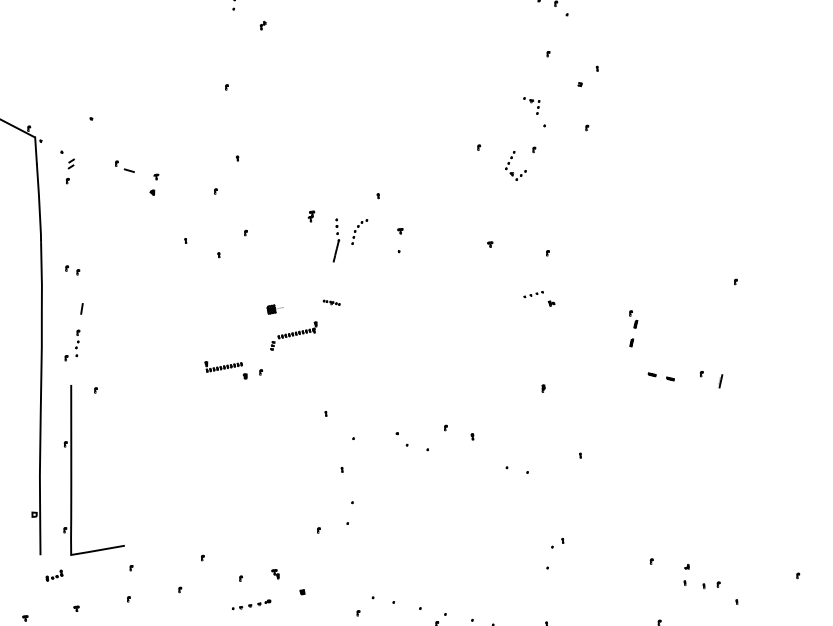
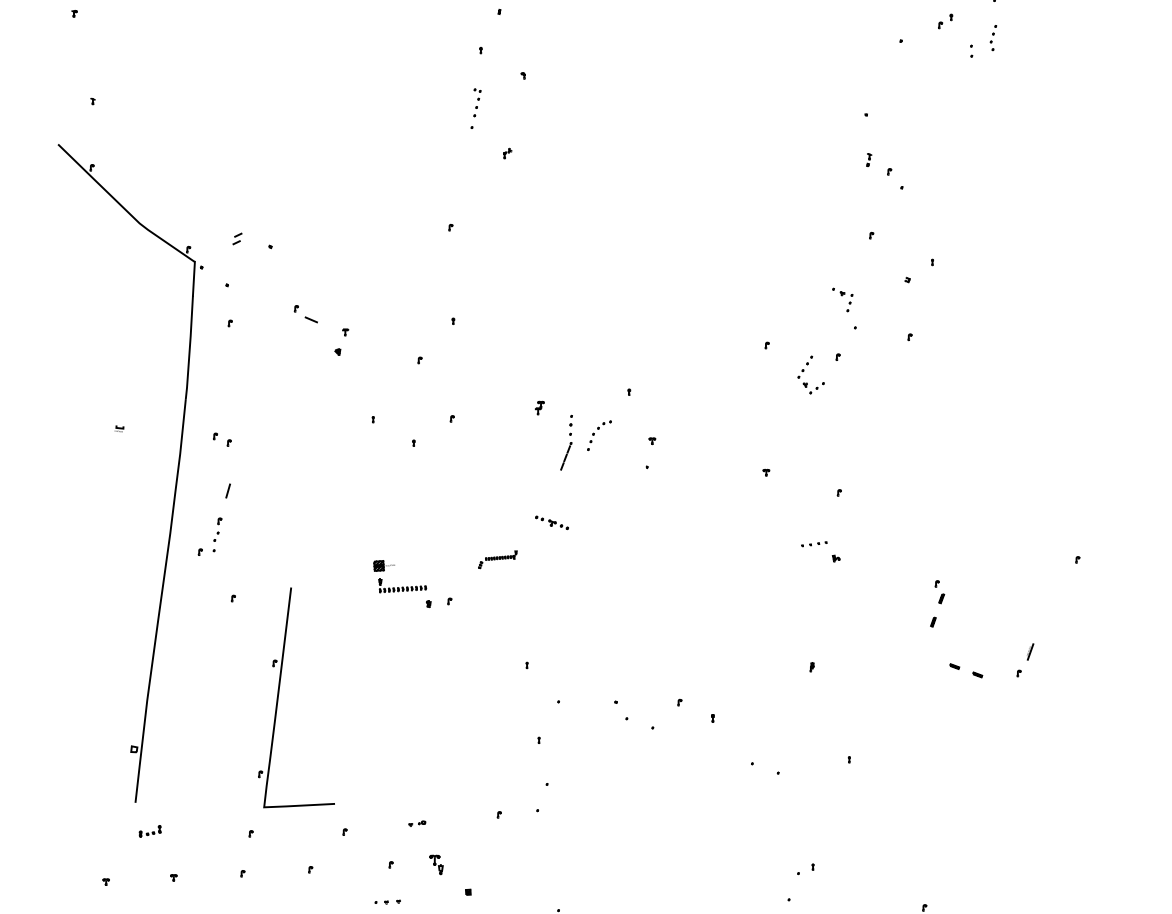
part: (71, 163) -> (237, 238), moved
part: (331, 302) -> (551, 522), size x1.6
part: (274, 308) -> (383, 565), moved
part: (293, 335) -> (497, 559), size x0.6
line: (720, 380) -> (1030, 651), moved
part: (72, 467) -> (279, 694), moved
part: (275, 574) -> (436, 864), size x1.6
part: (264, 602) -> (417, 823), moved

